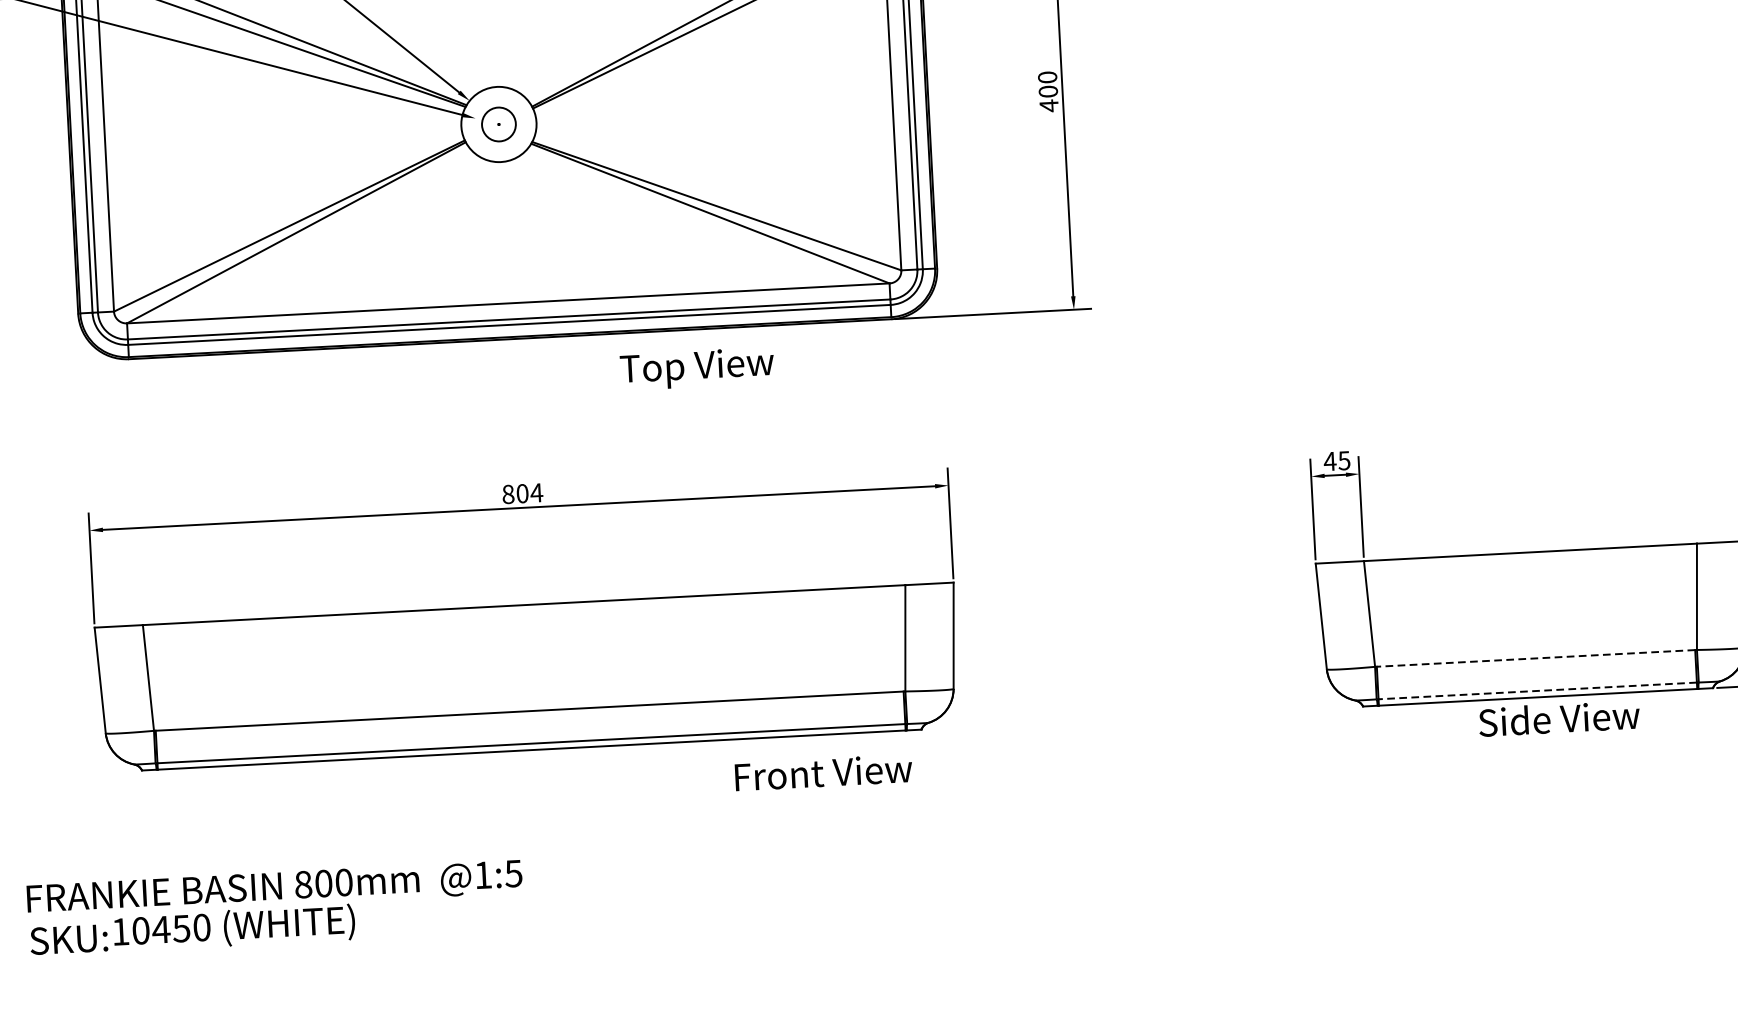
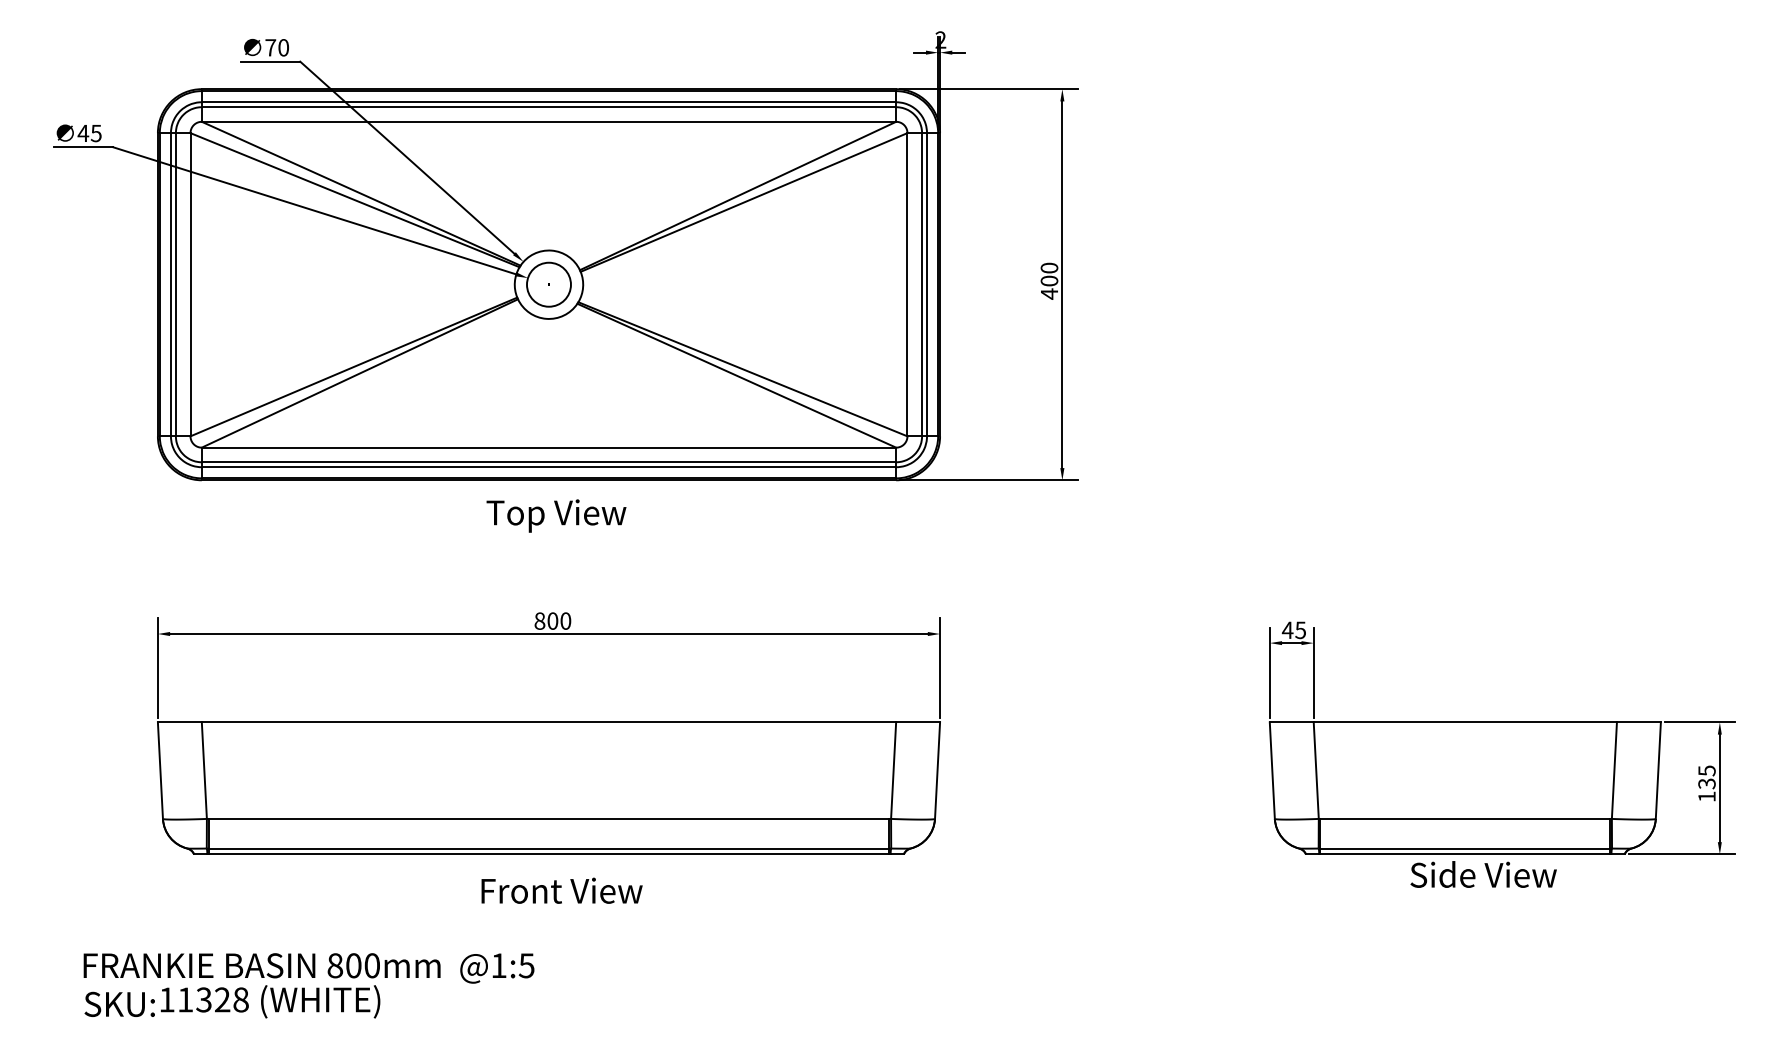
circle: (498, 124) -> (548, 284), size x1.43
text: (697, 368) -> (556, 515), moved
text: (536, 492) -> (565, 620), 804 -> 800
line: (1536, 657) -> (1465, 818), dashed -> solid
line: (1537, 690) -> (1465, 848), dashed -> solid
text: (823, 772) -> (561, 890), moved
text: (171, 928) -> (213, 999), 10450 -> 11328

